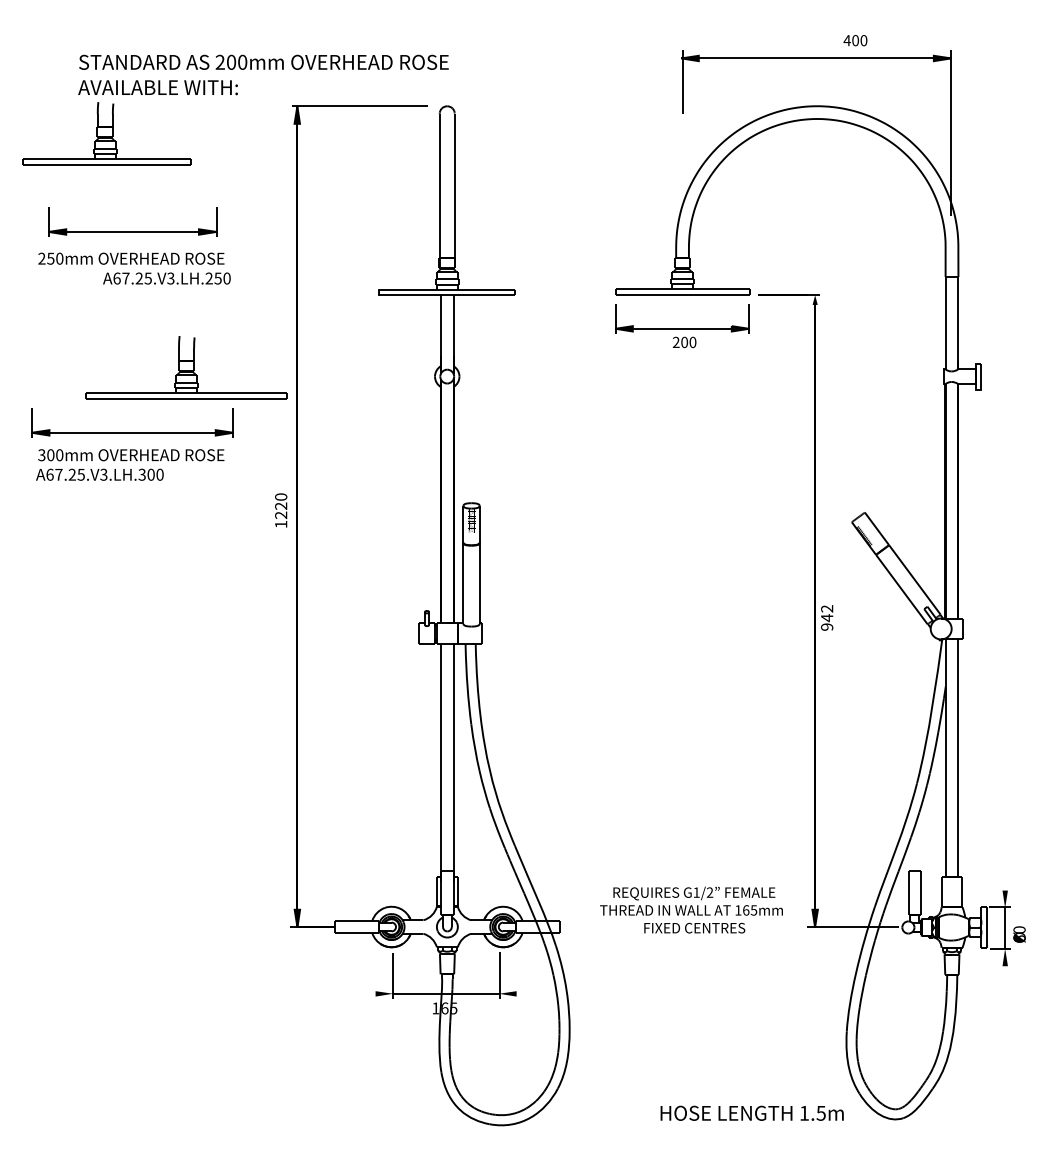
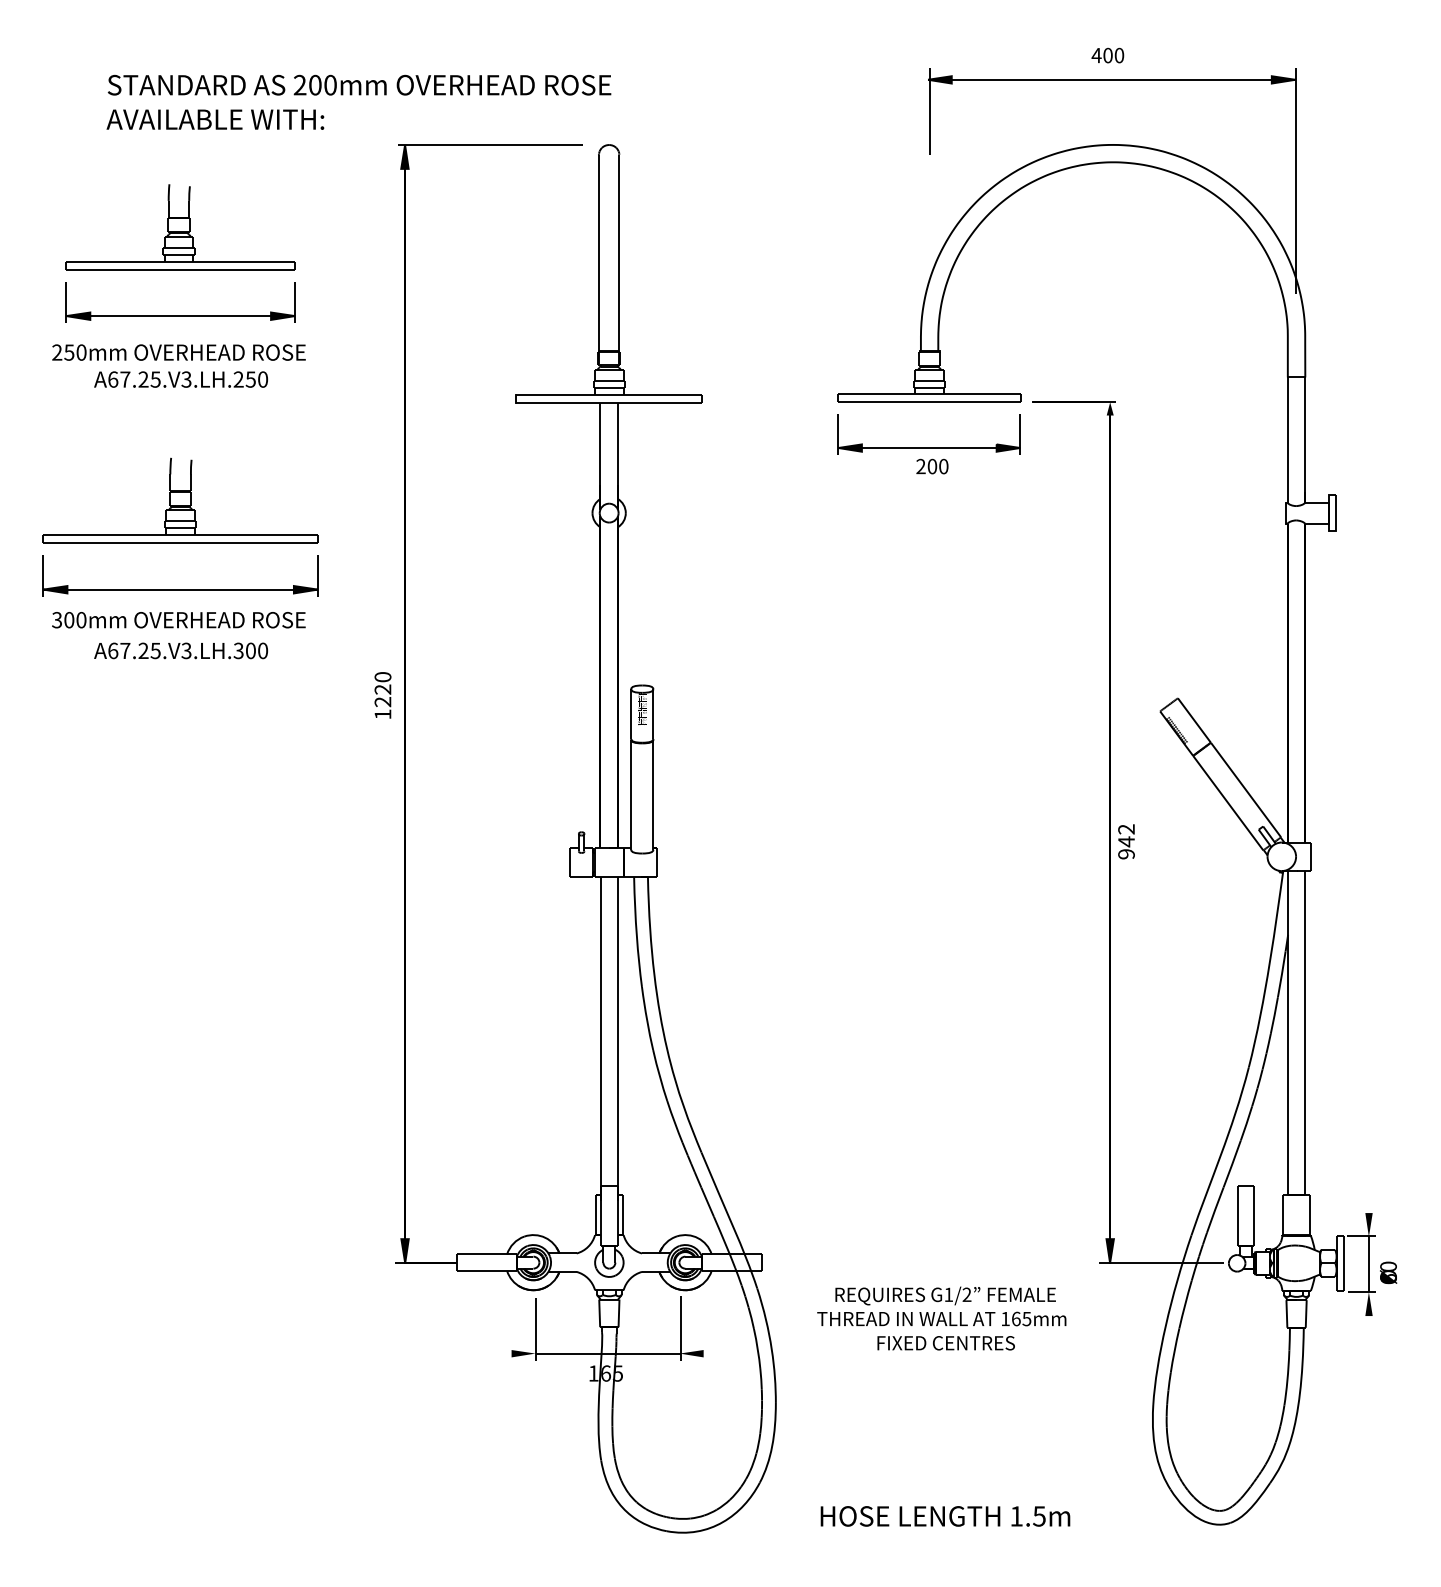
text: (855, 40) -> (1107, 55), moved
part: (106, 133) -> (180, 226), moved
text: (166, 278) -> (180, 379), moved
part: (186, 367) -> (180, 500), moved
text: (99, 474) -> (180, 650), moved
text: (691, 909) -> (941, 1317), moved
text: (751, 1112) -> (944, 1515), moved

